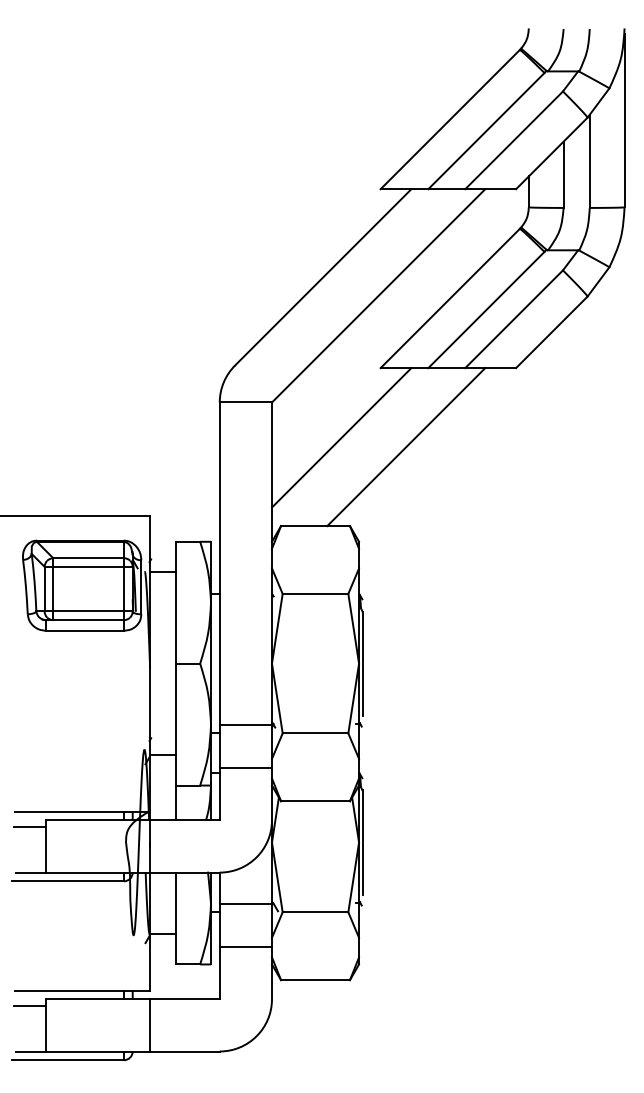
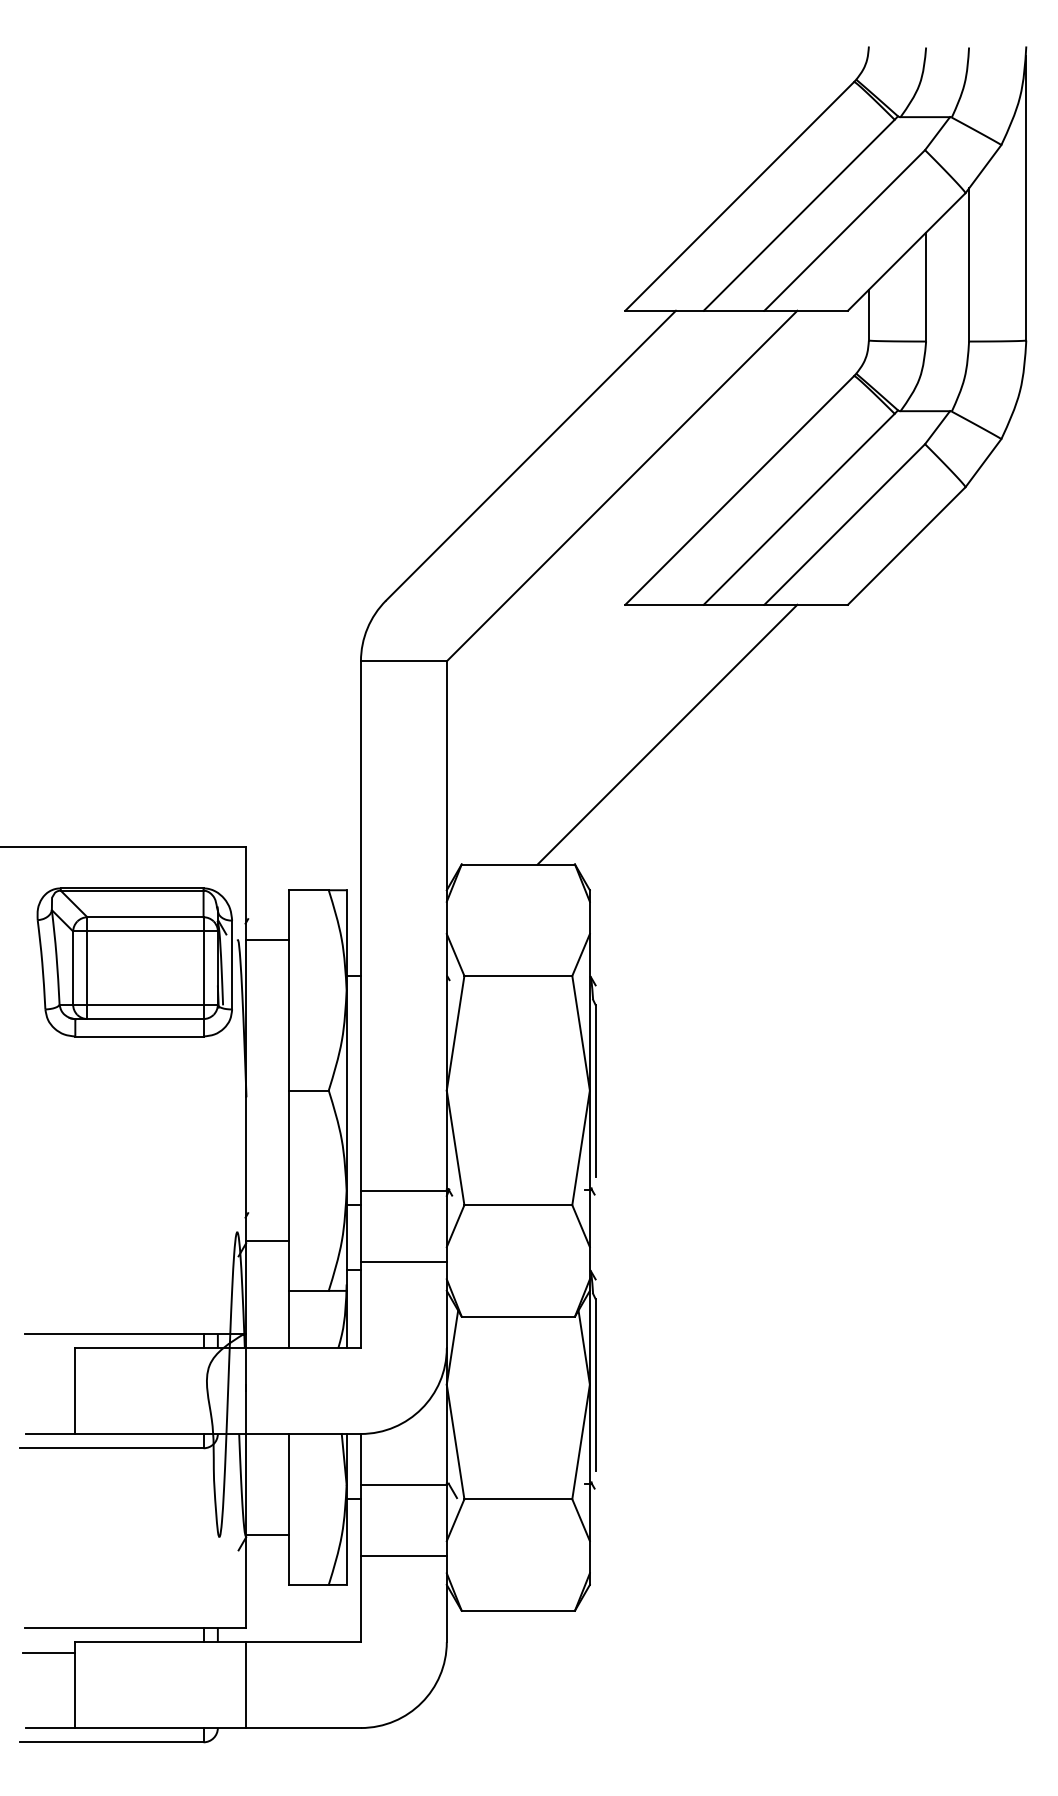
line: (341, 437) -> (561, 718), removed
line: (29, 827) -> (48, 1359), removed

